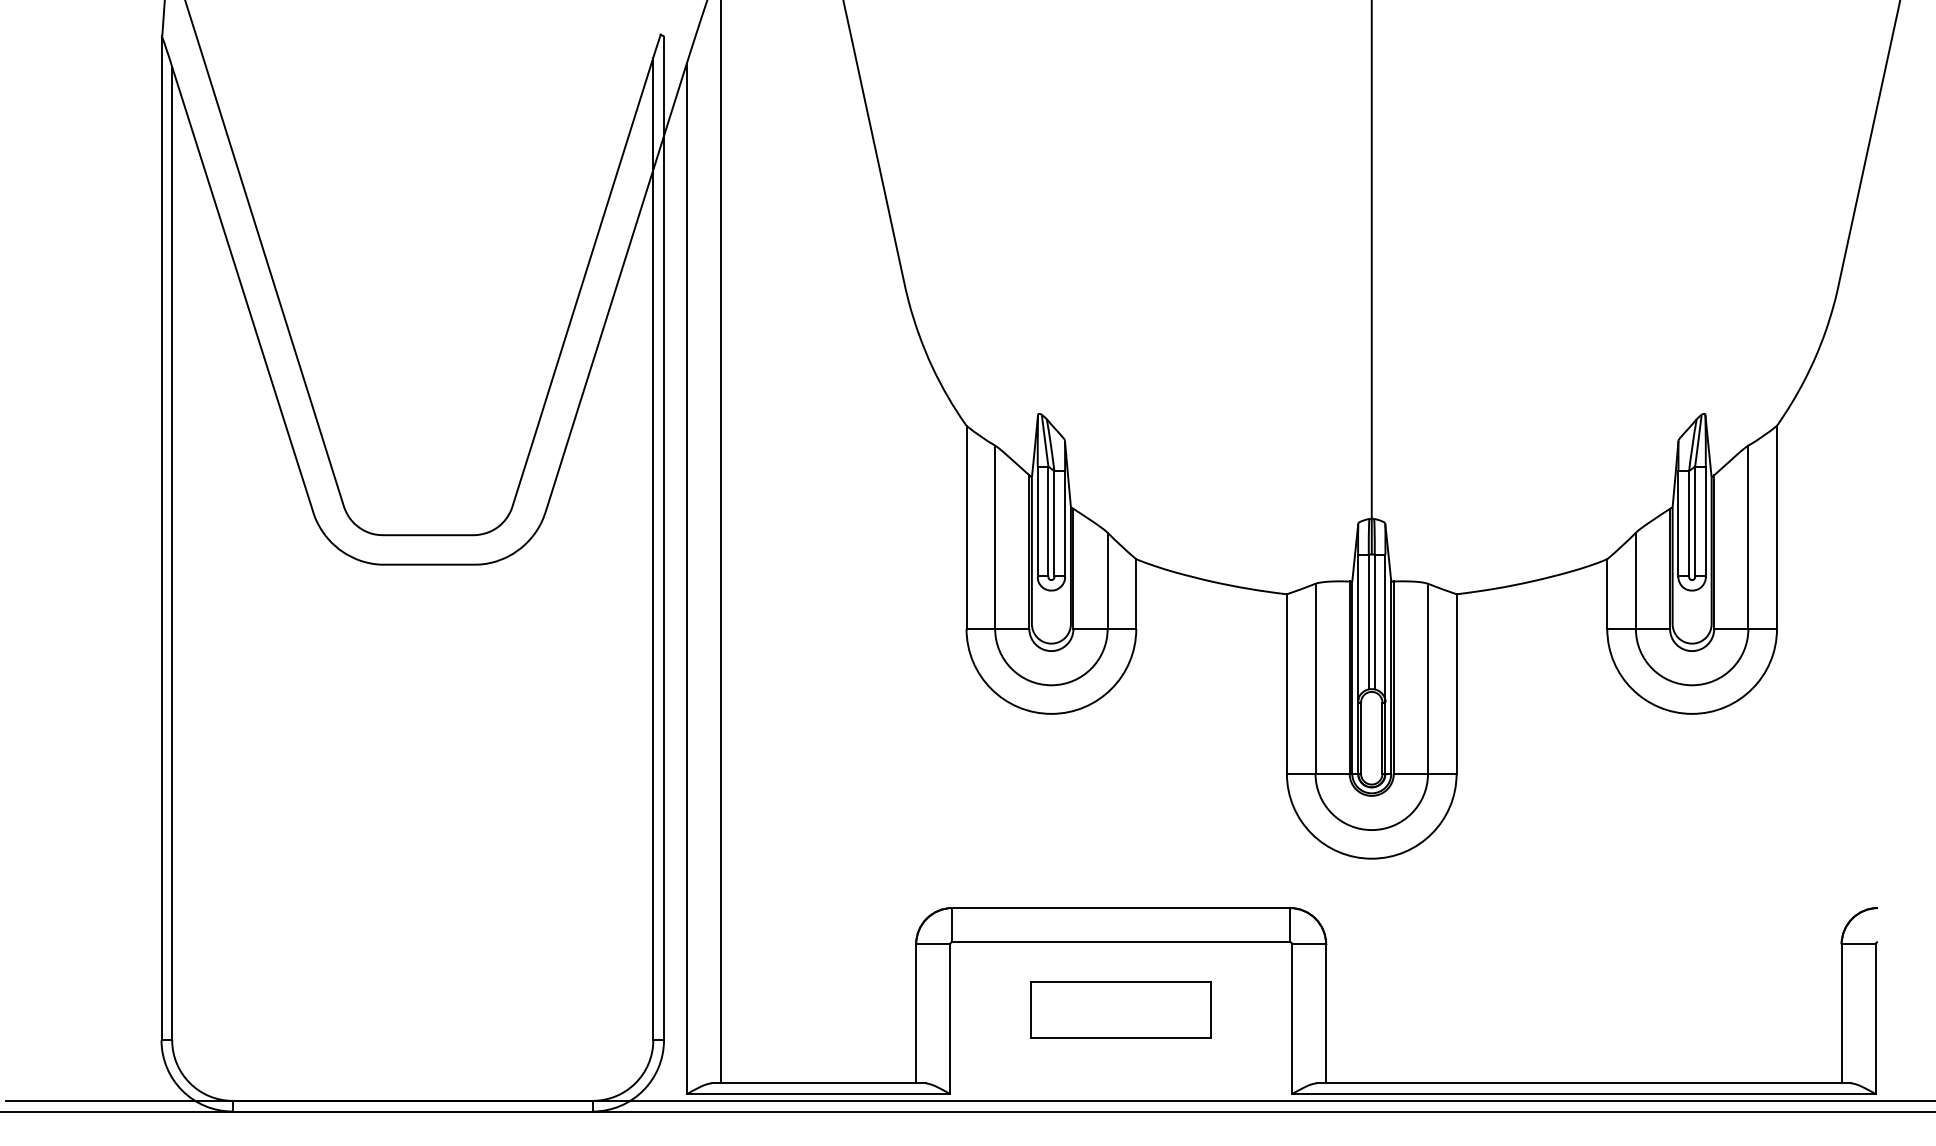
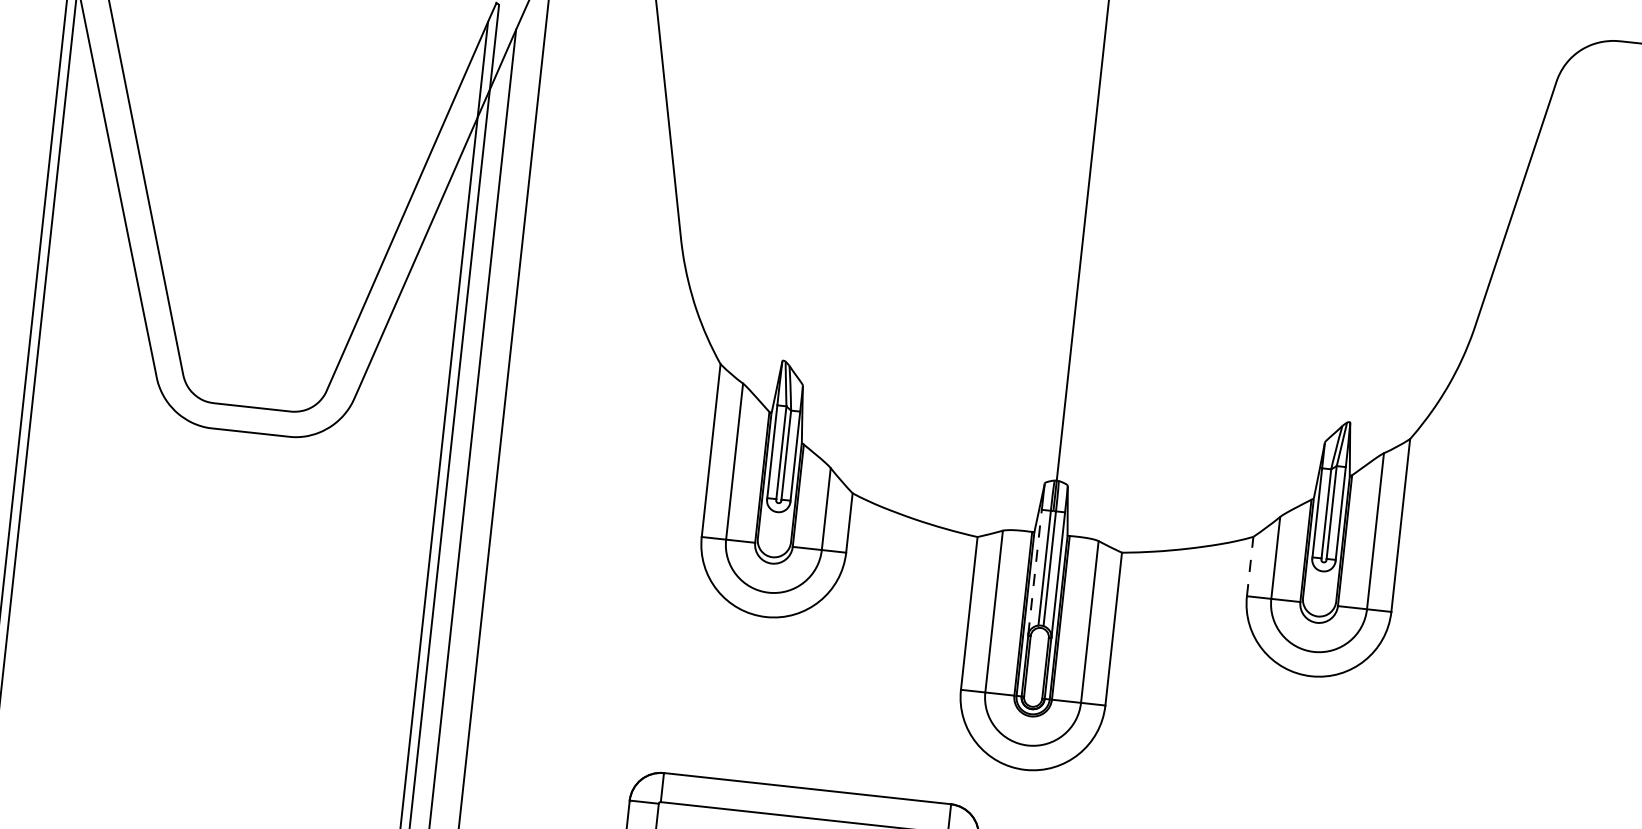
line: (1607, 594) -> (1250, 566), solid -> dashed
line: (1358, 627) -> (1035, 571), solid -> dashed

